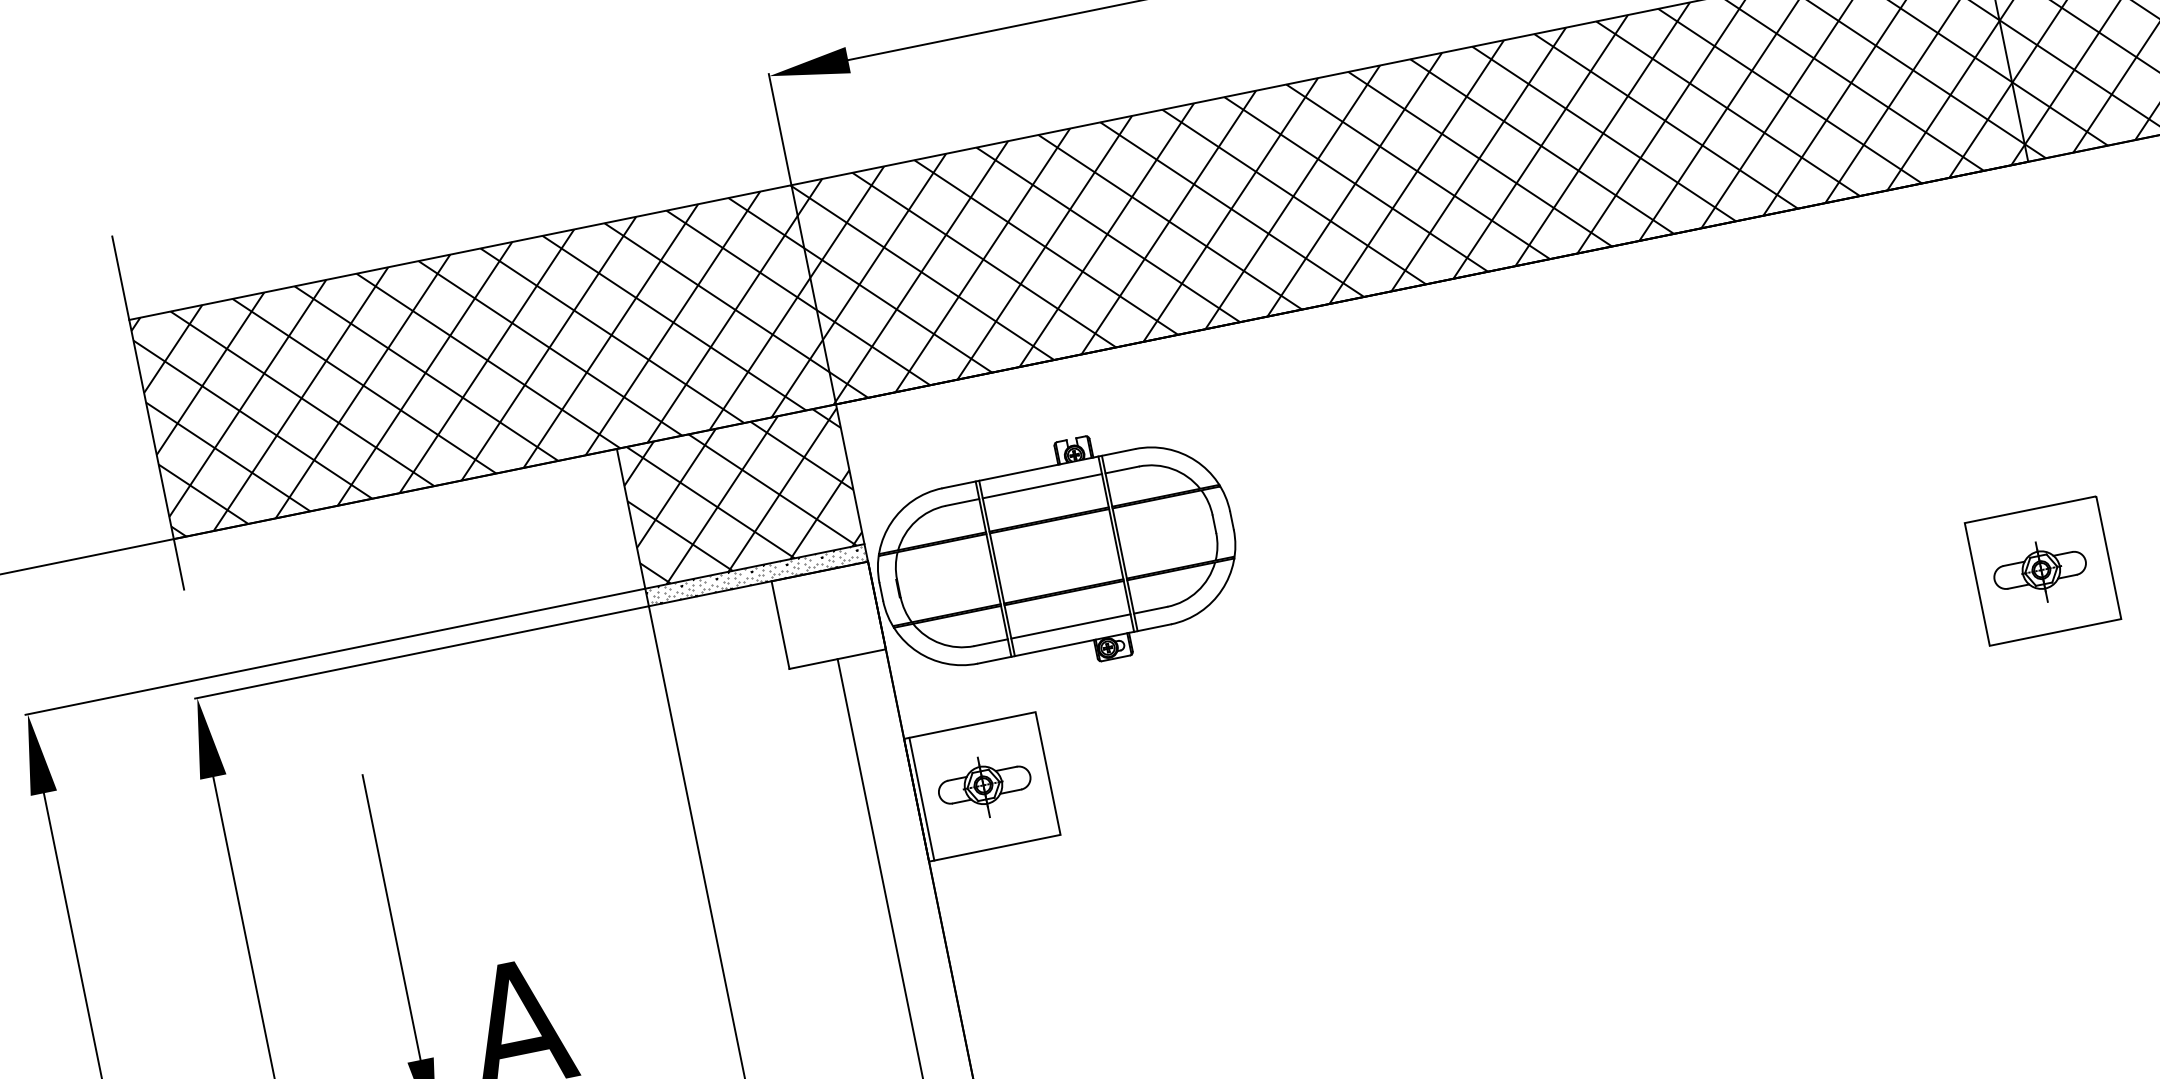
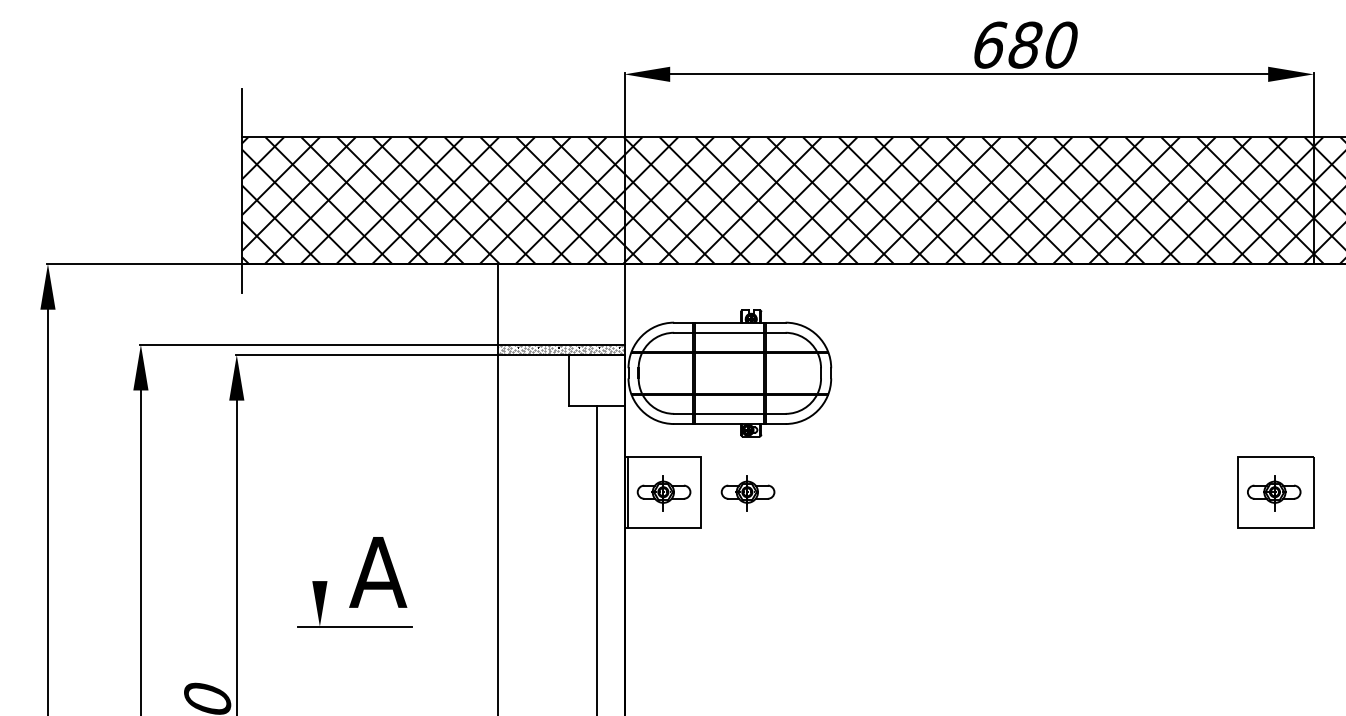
hatch: (739, 496) -> (560, 304), removed
part: (1129, 757) -> (747, 493), added
line: (390, 917) -> (319, 498), removed

